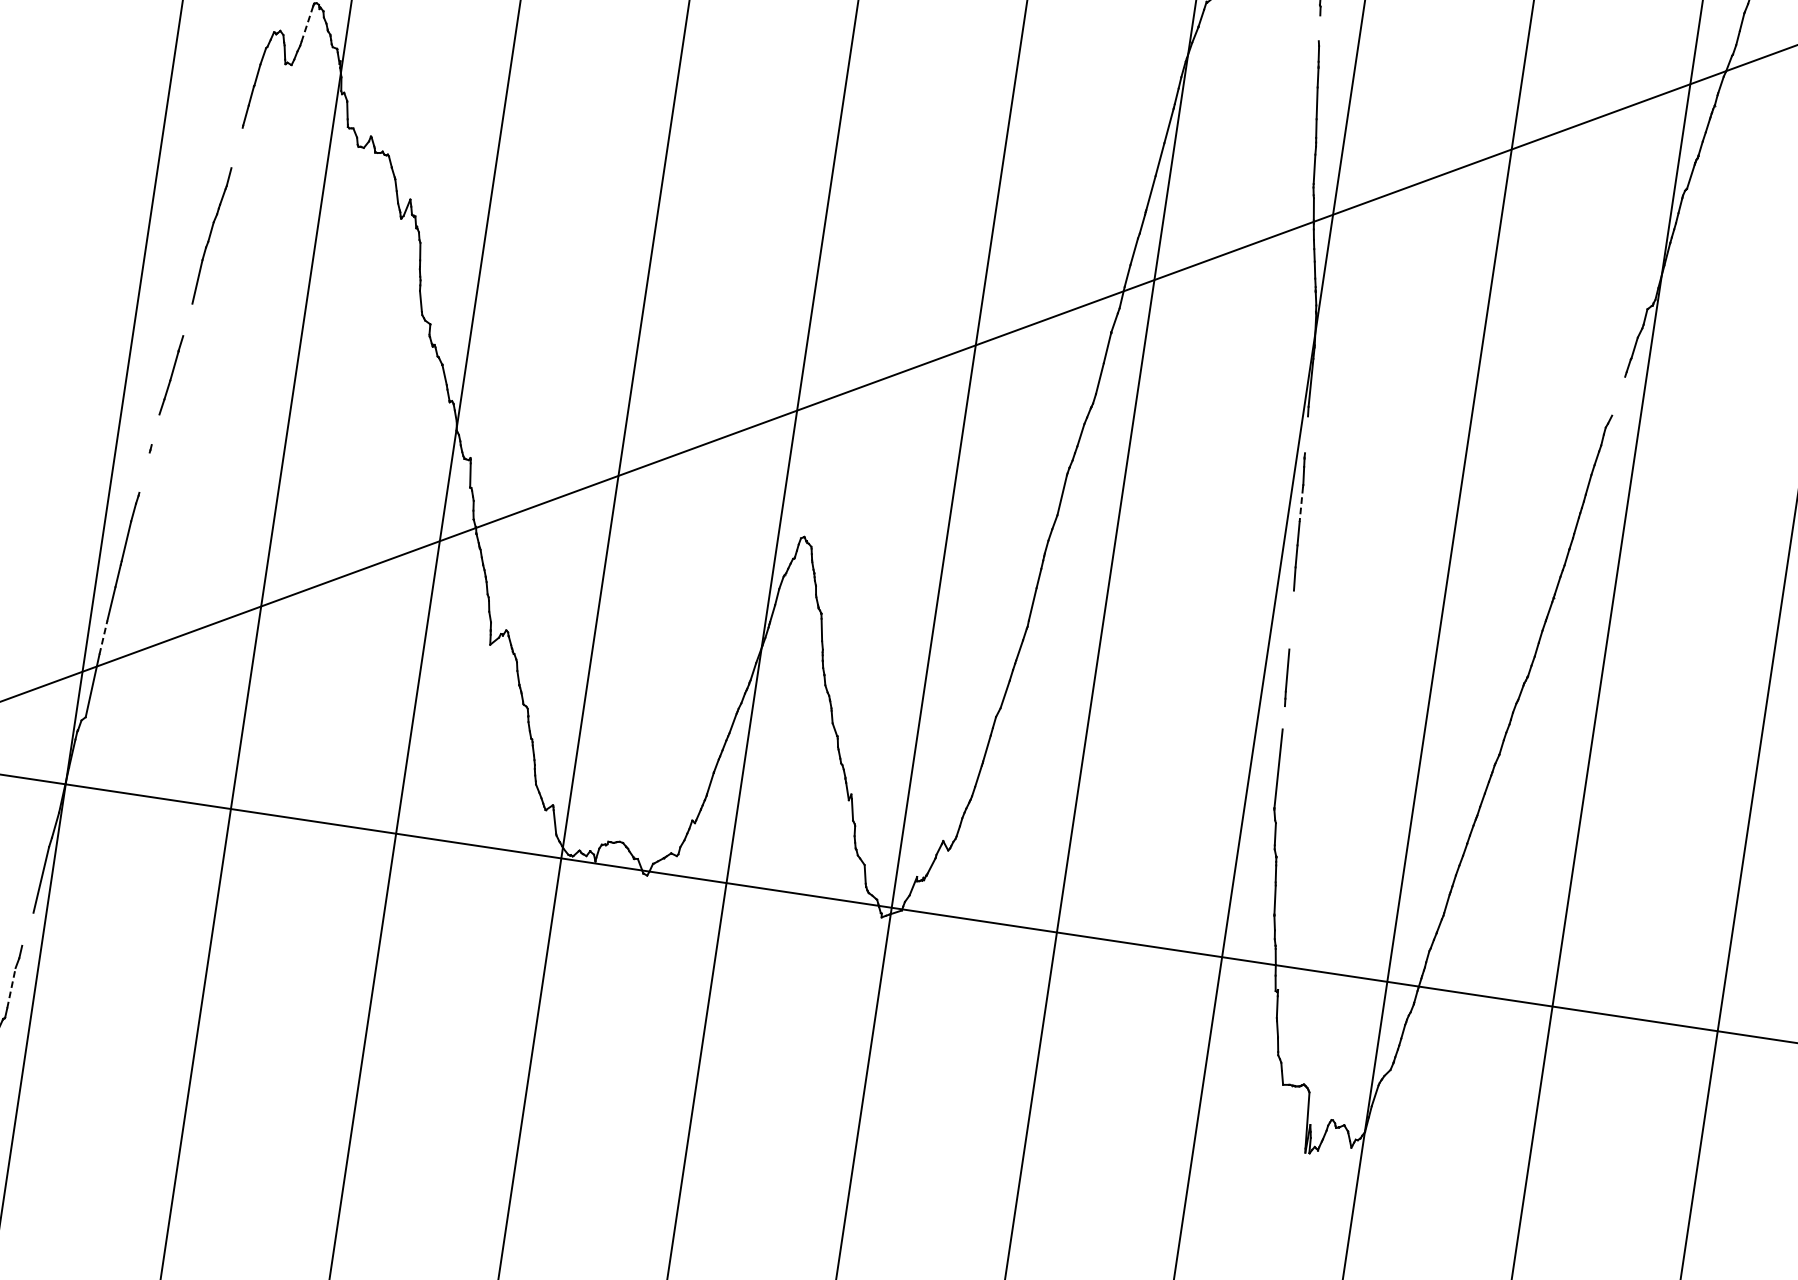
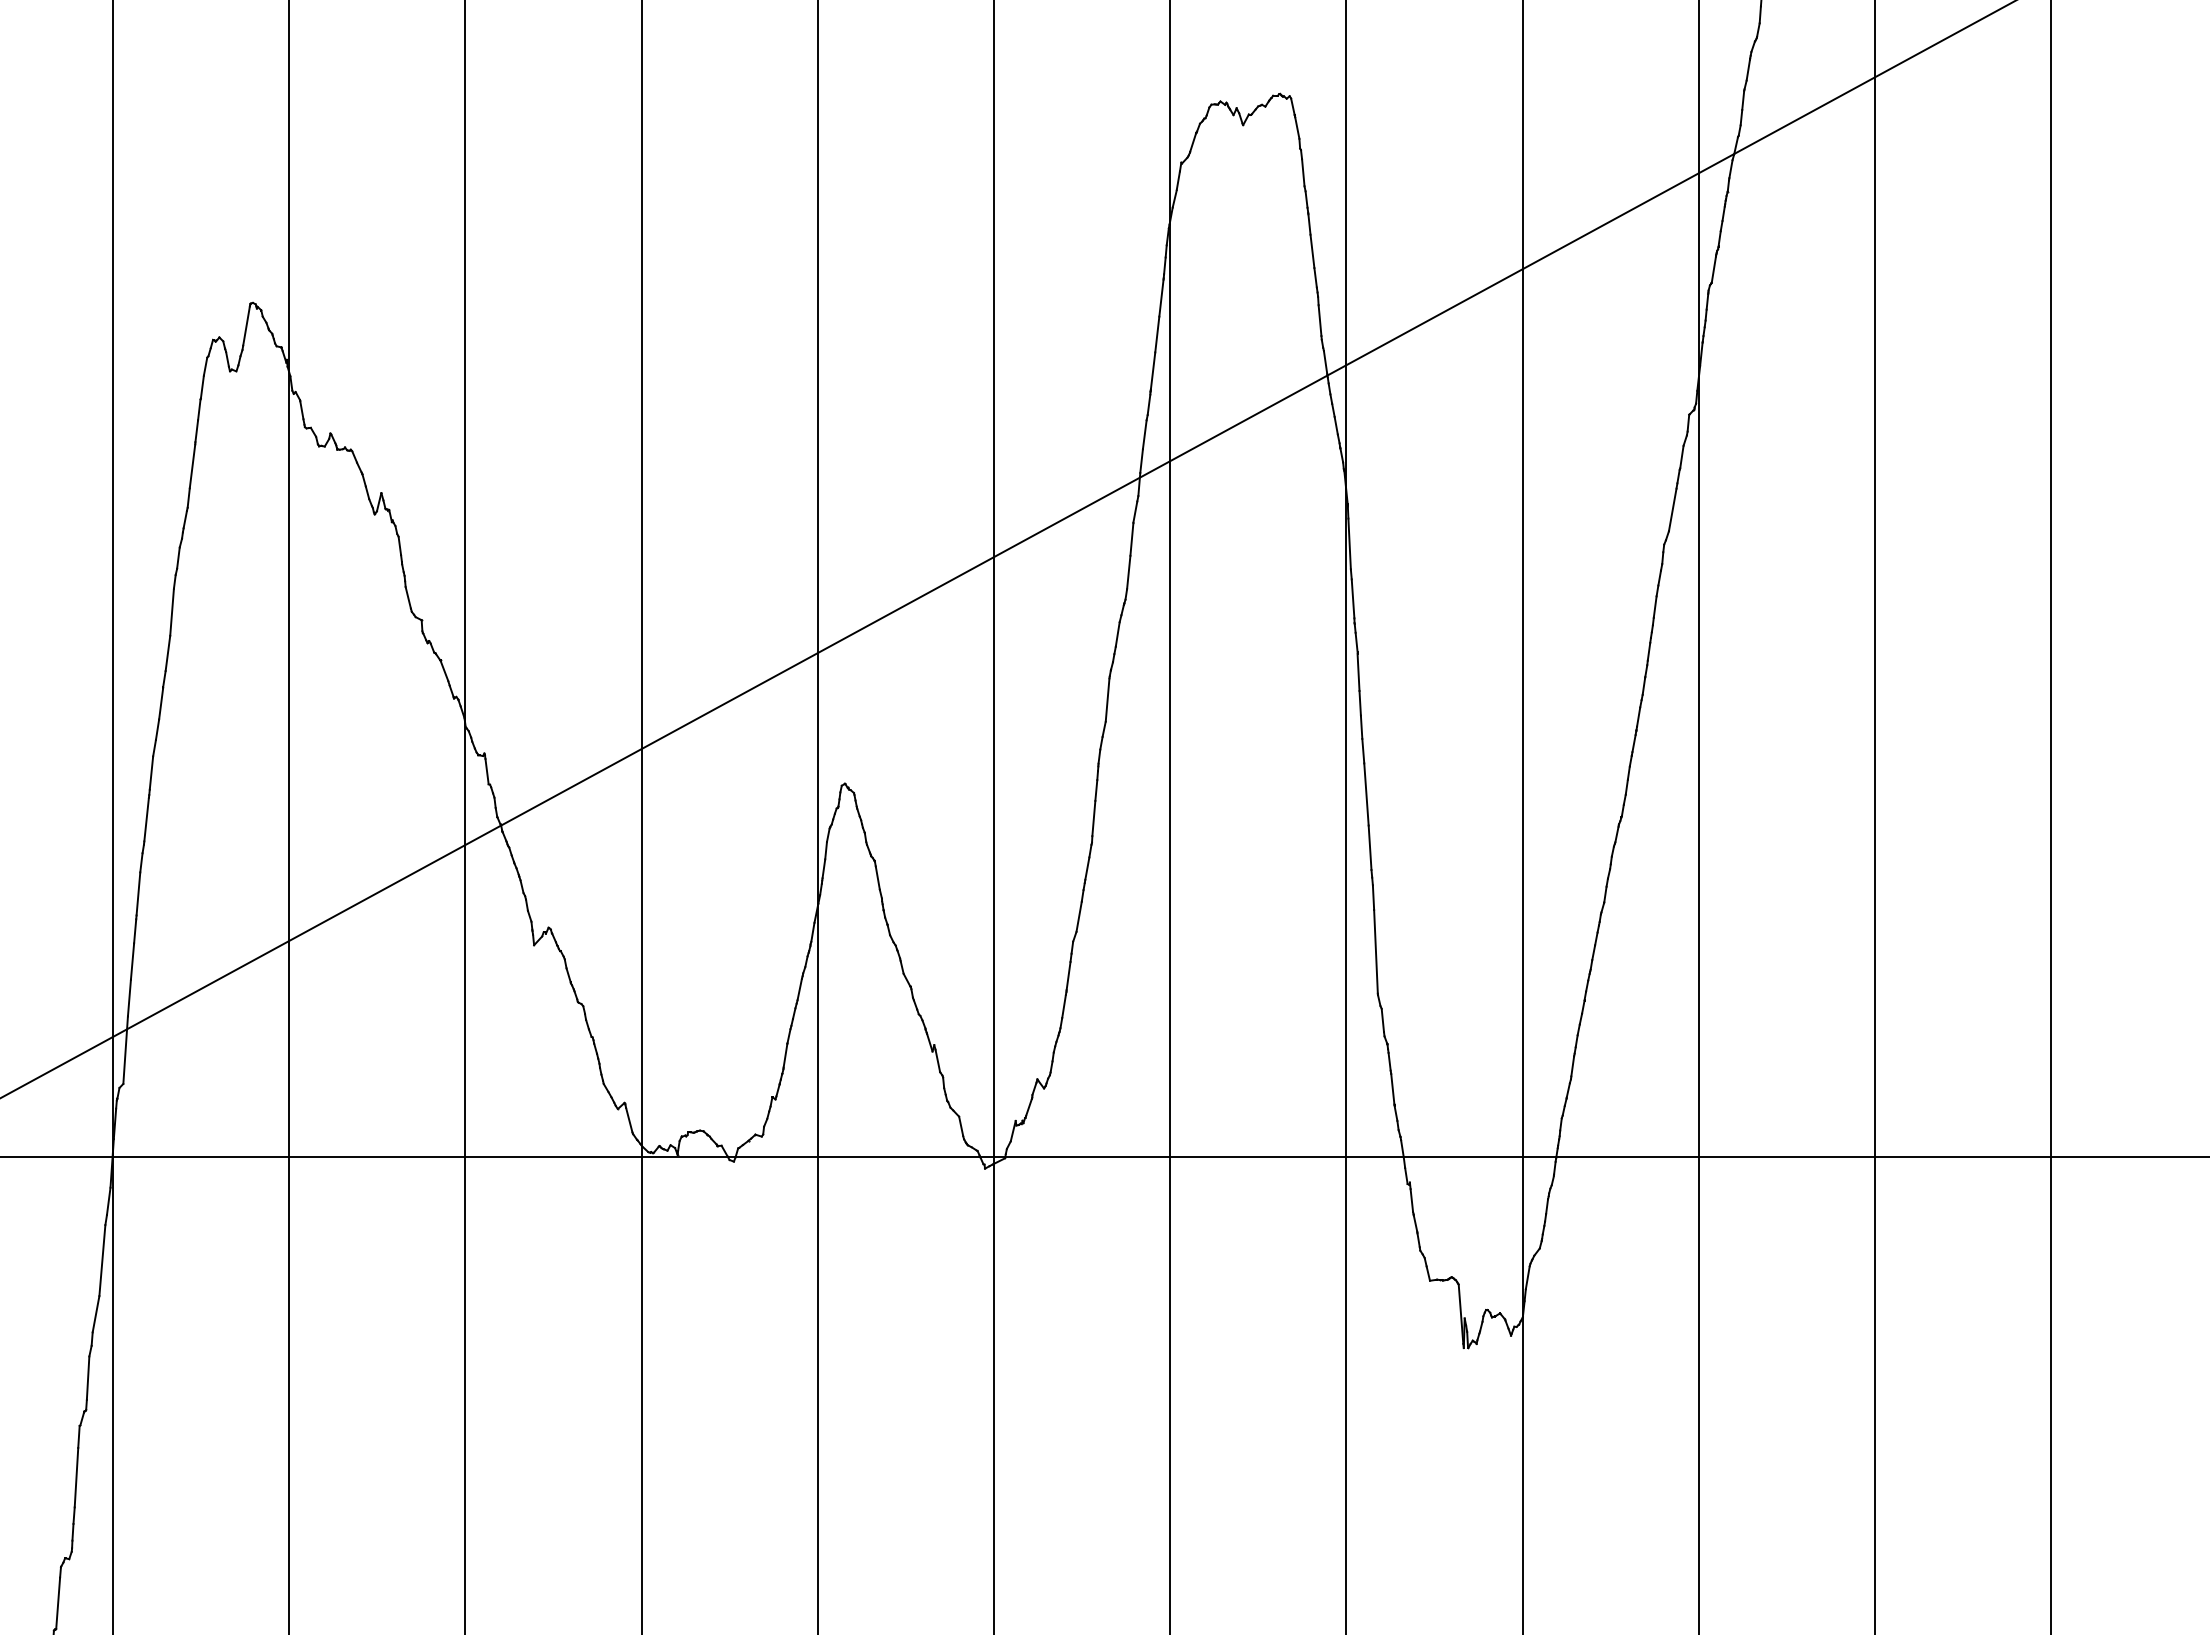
line: (307, 24) -> (246, 326), dashed -> solid
line: (1319, 28) -> (1303, 172), added
line: (237, 148) -> (192, 466), added
line: (187, 319) -> (167, 653), added
line: (1618, 395) -> (1672, 509), added
line: (155, 429) -> (151, 772), added
line: (1306, 434) -> (1352, 598), added
line: (144, 472) -> (146, 819), added
line: (1301, 504) -> (1358, 672), dashed -> solid
line: (1291, 620) -> (1366, 794), added
line: (103, 637) -> (129, 997), dashed -> solid
line: (1283, 717) -> (1373, 897), added
line: (27, 929) -> (95, 1314), added
line: (11, 988) -> (88, 1378), dashed -> solid

